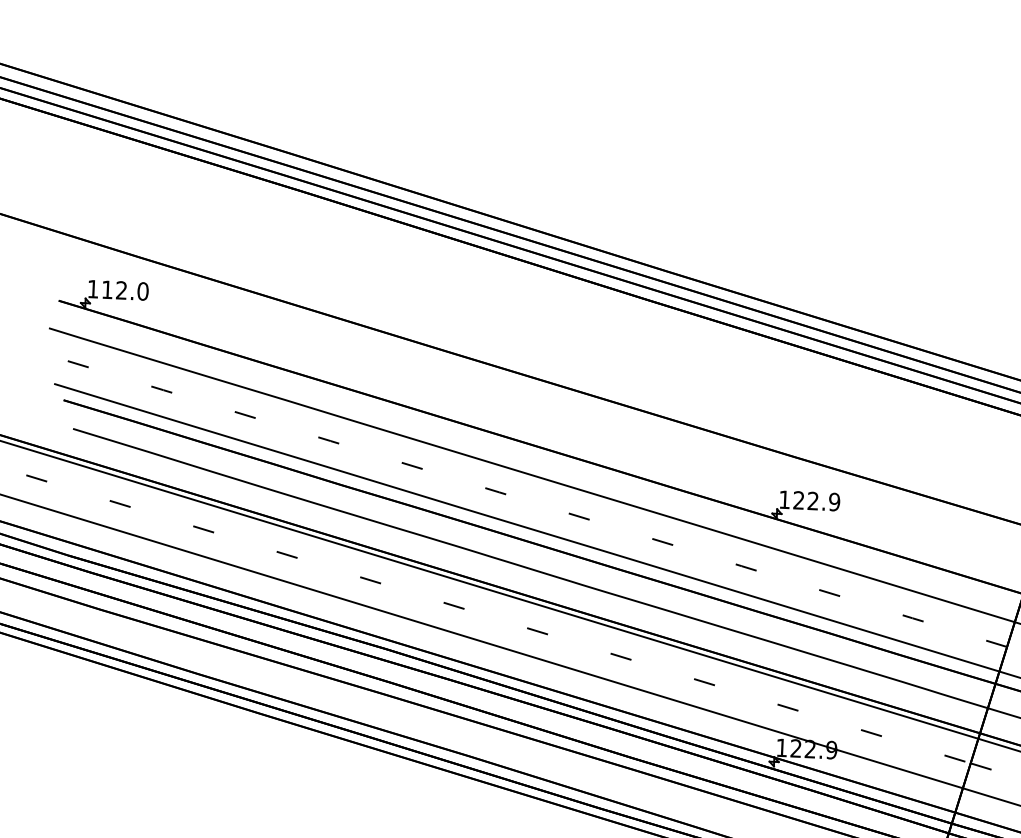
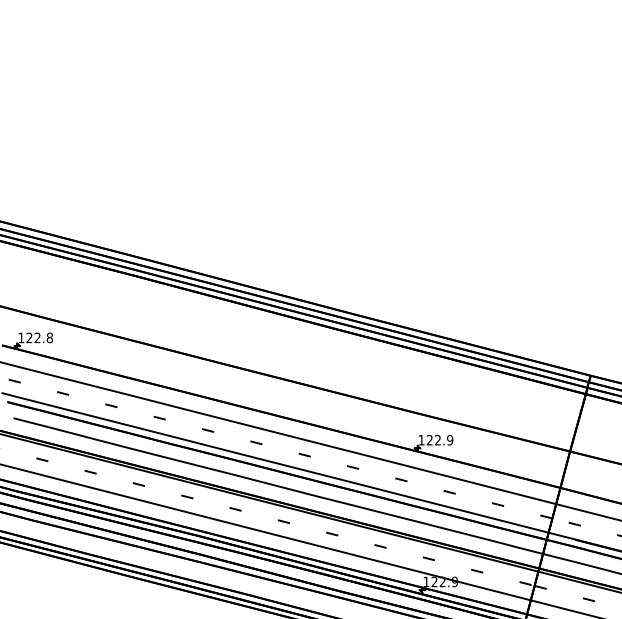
text: (124, 289) -> (39, 337), 112.0 -> 122.8

